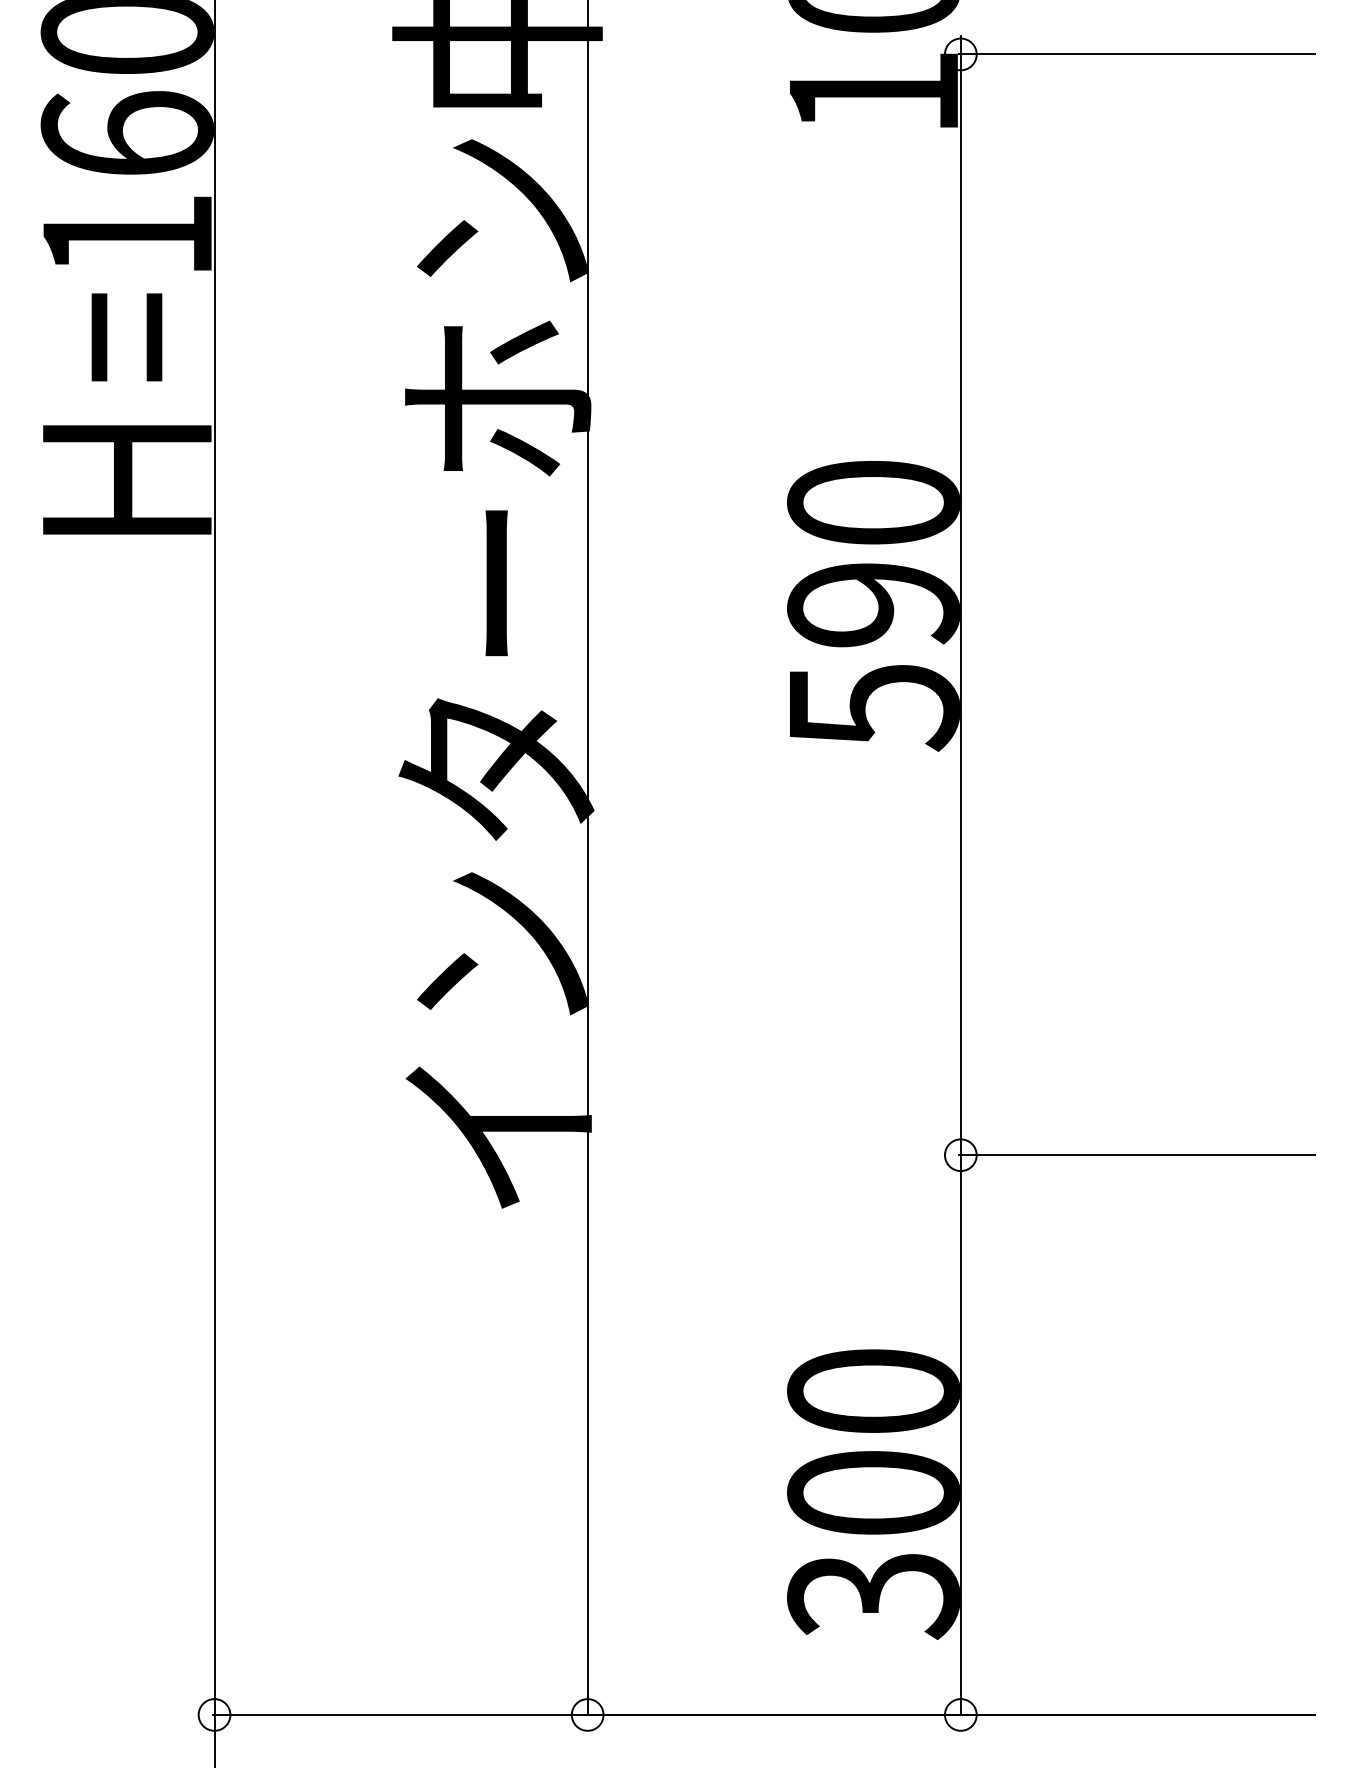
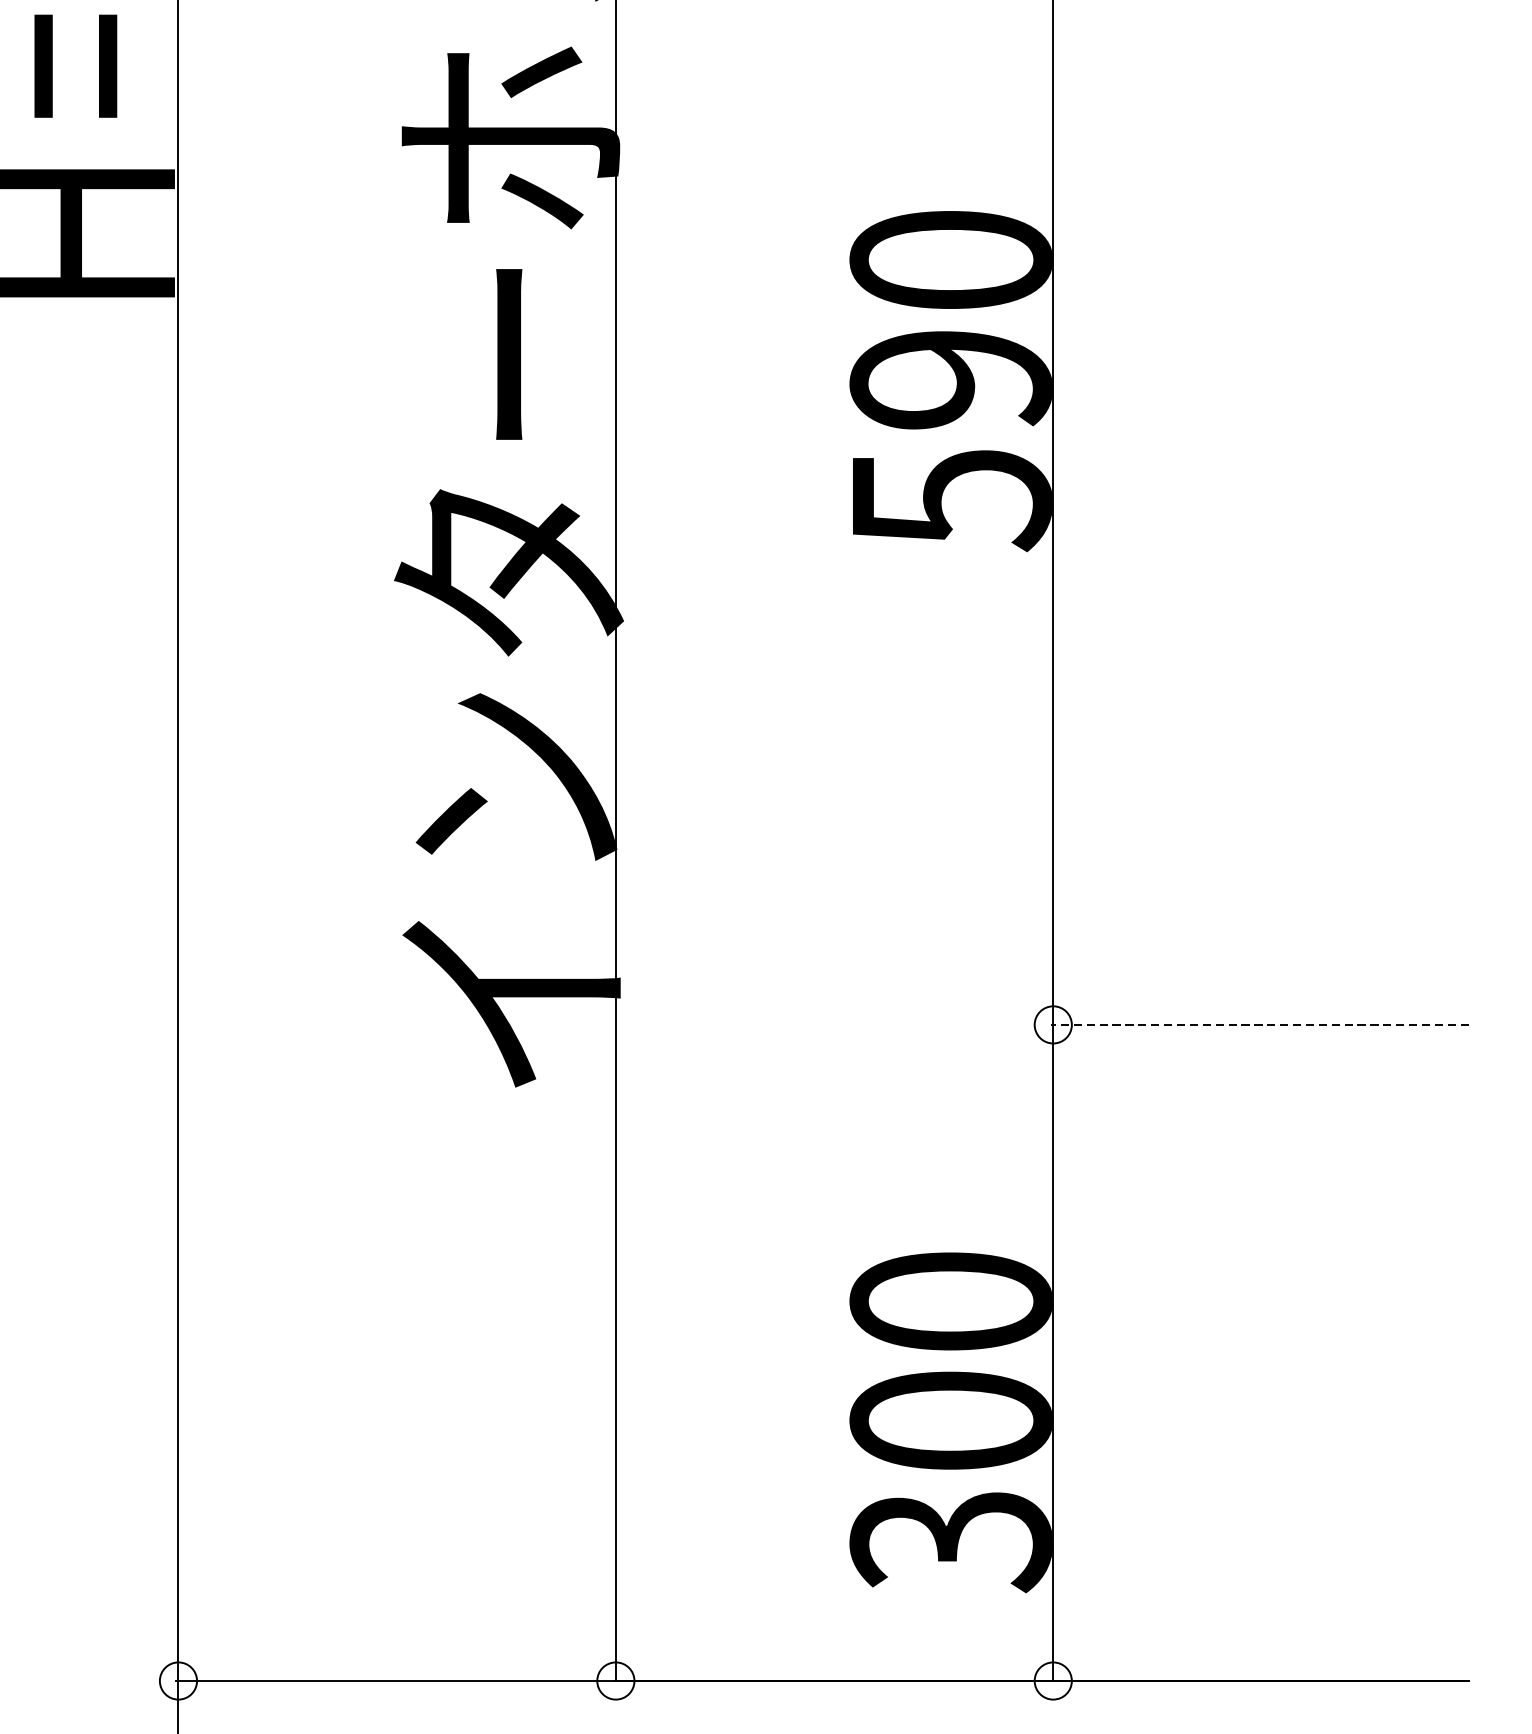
line: (1136, 1155) -> (1259, 1025), solid -> dashed

